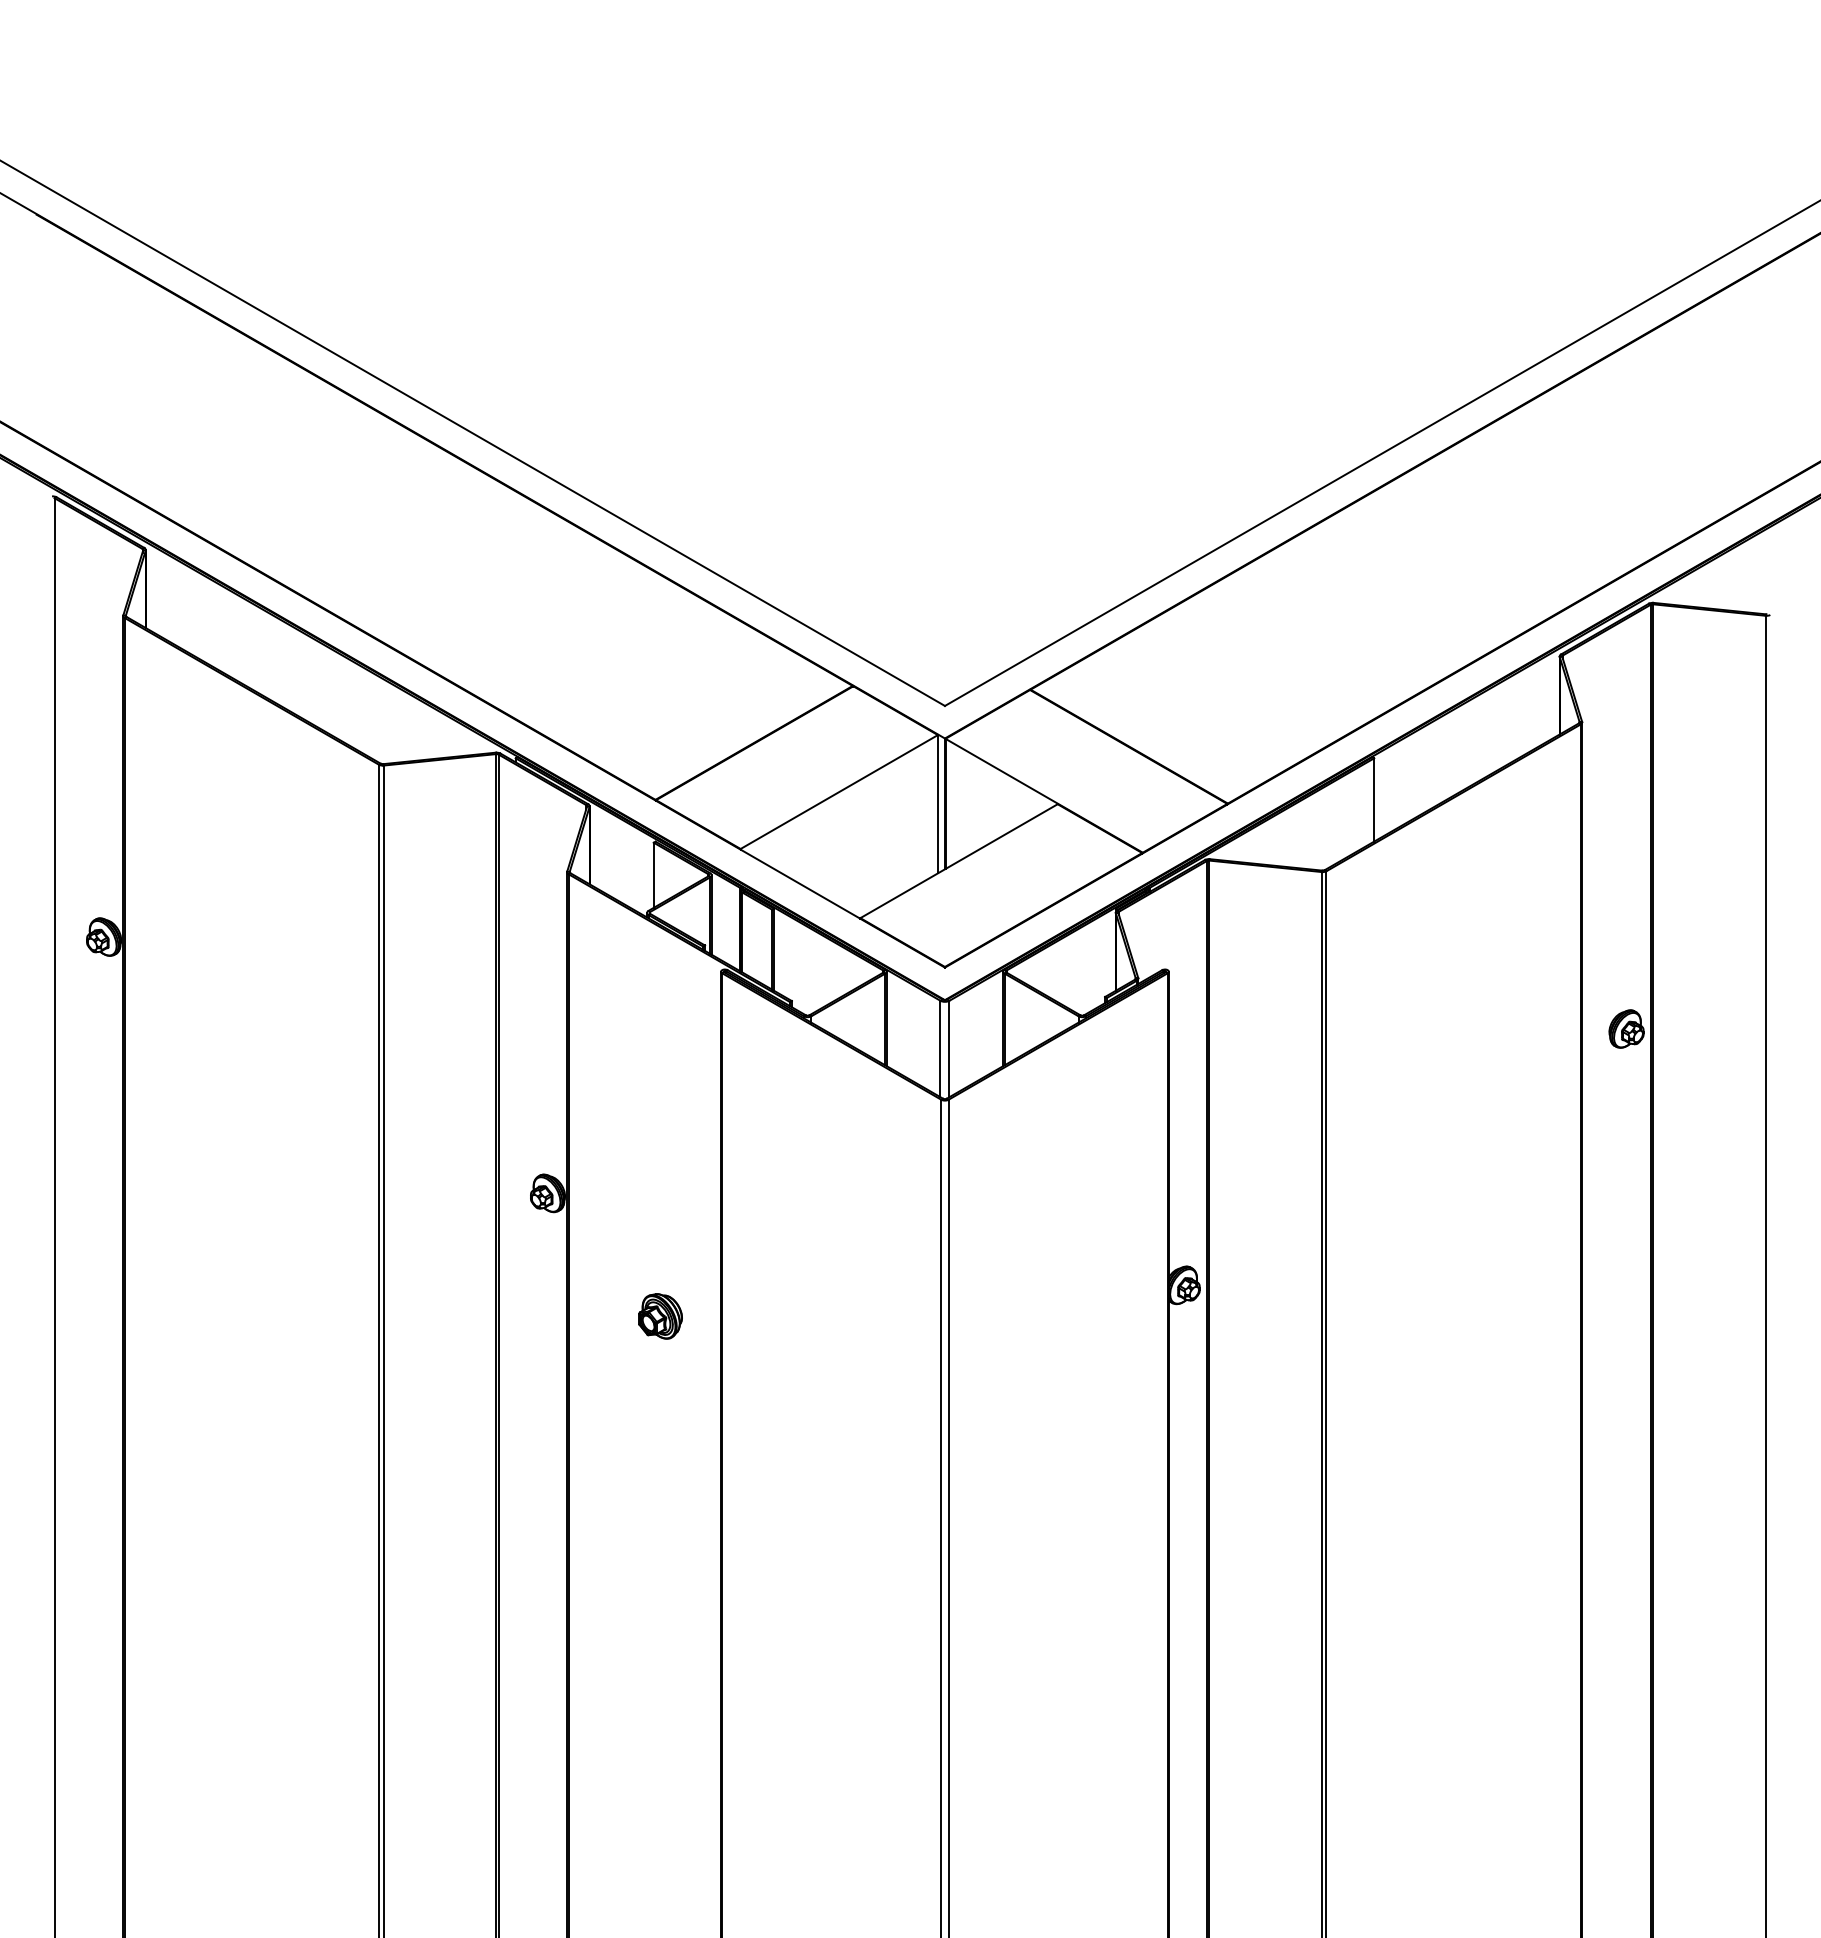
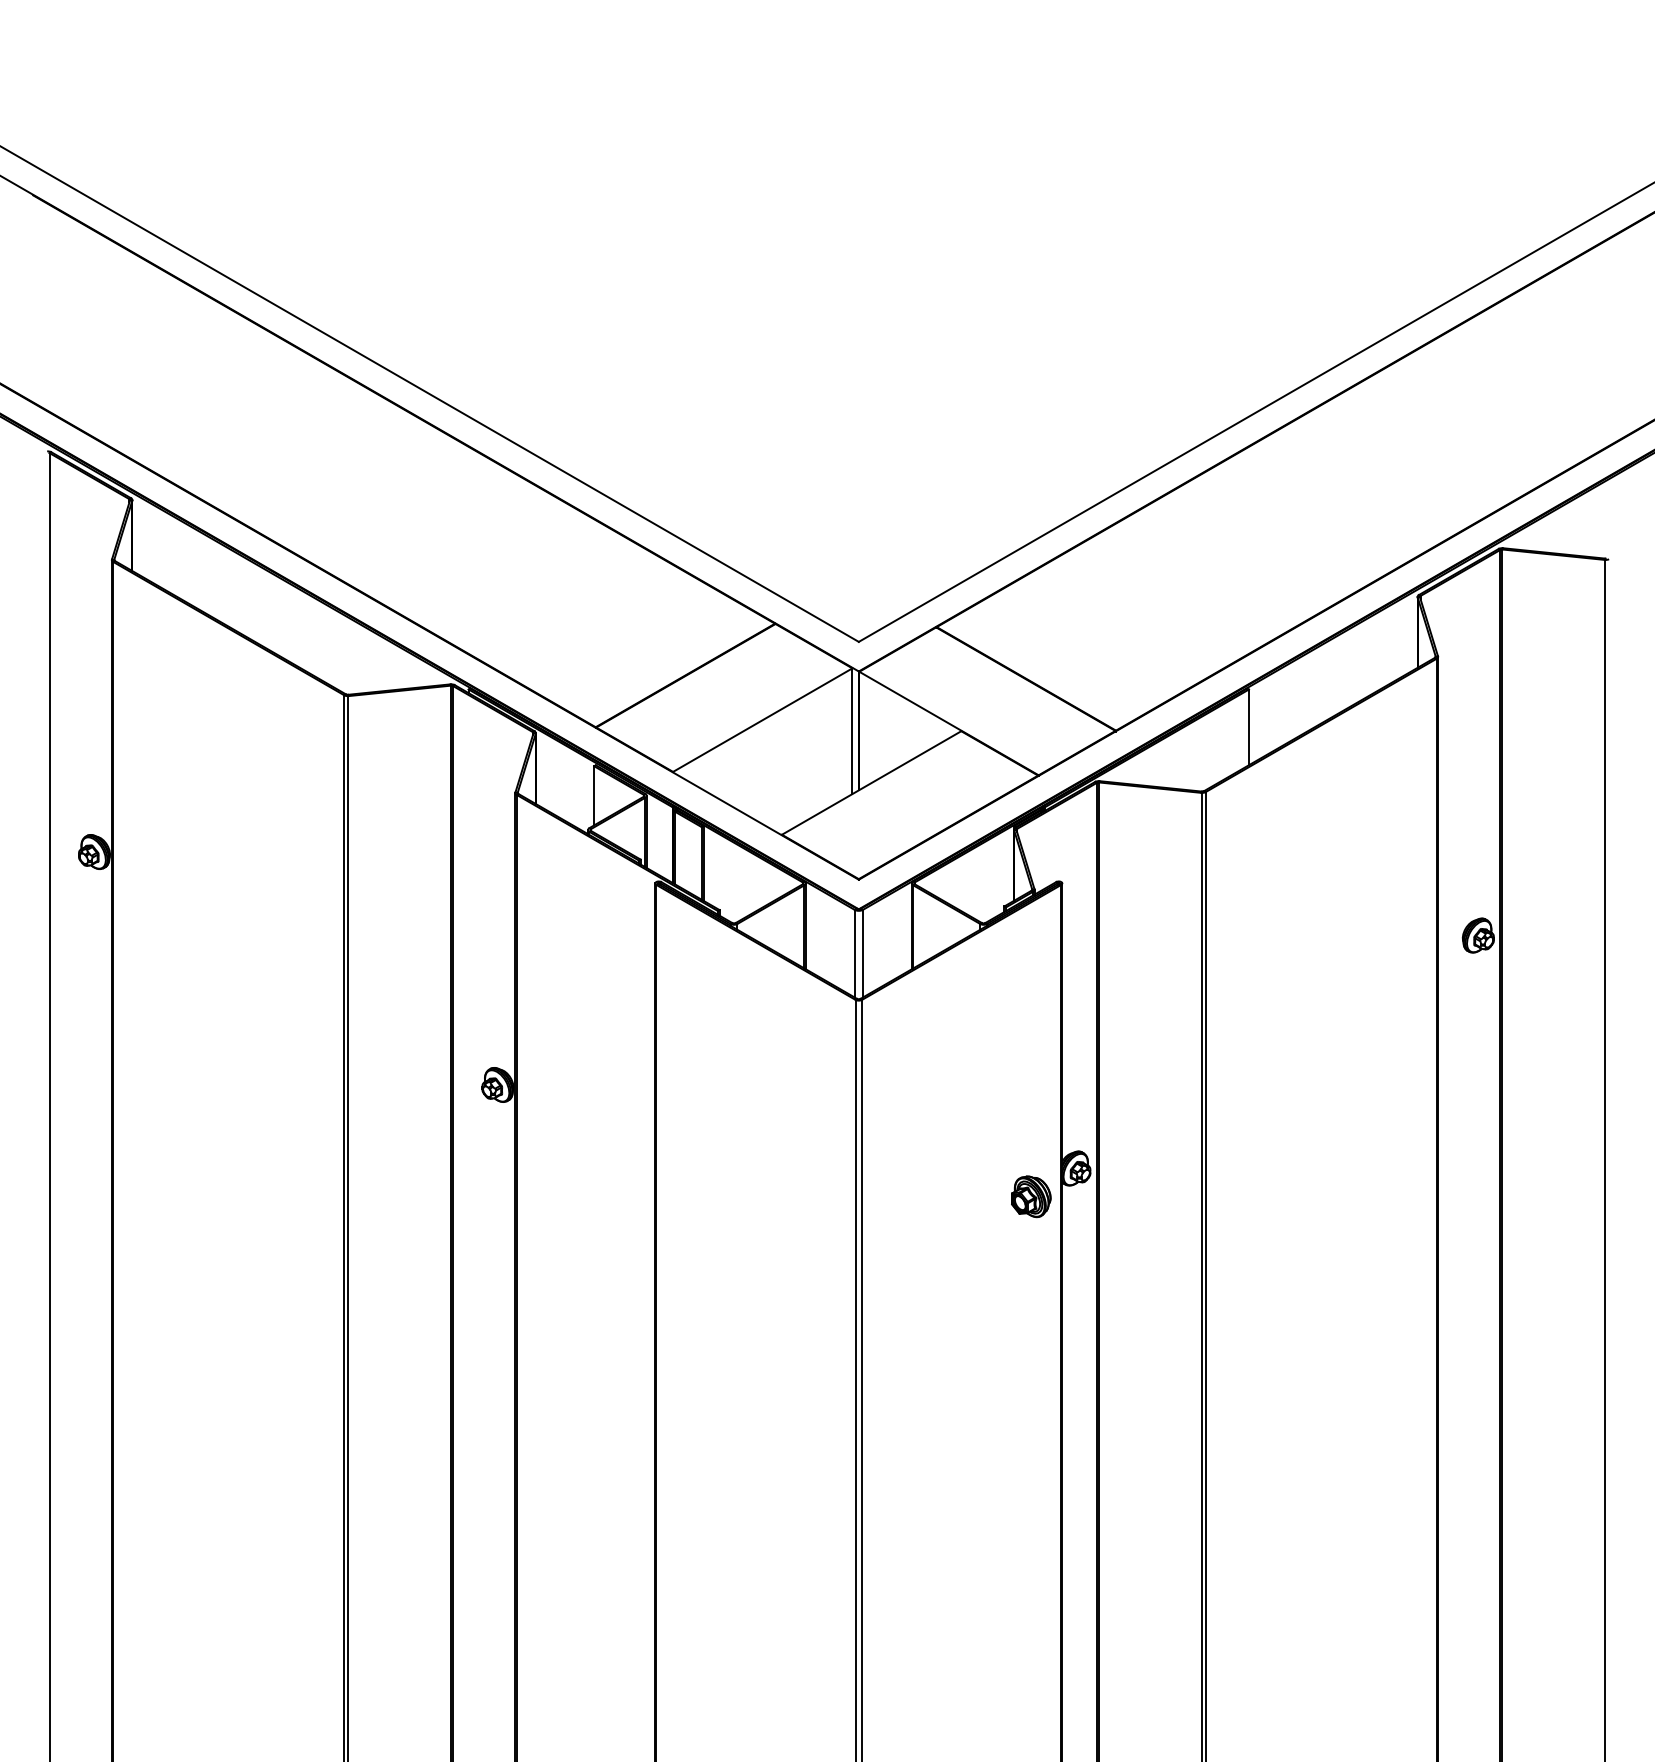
part: (660, 1316) -> (1031, 1196), moved

